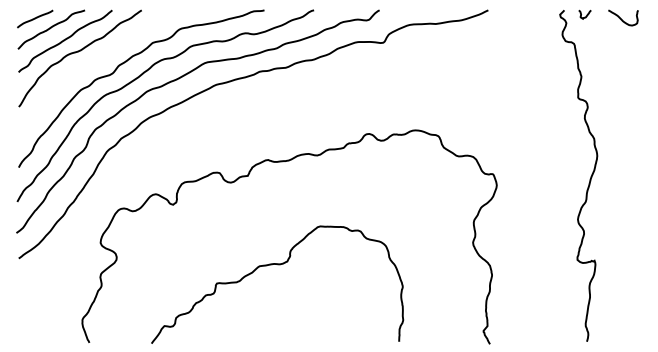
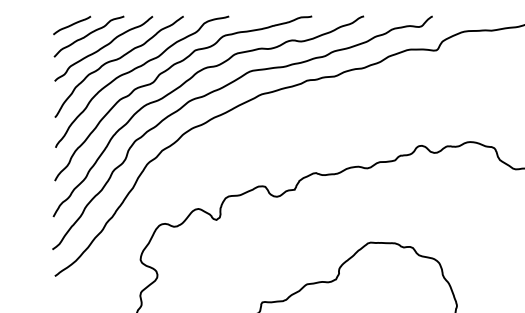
curve: (95, 61) -> (135, 69), added

